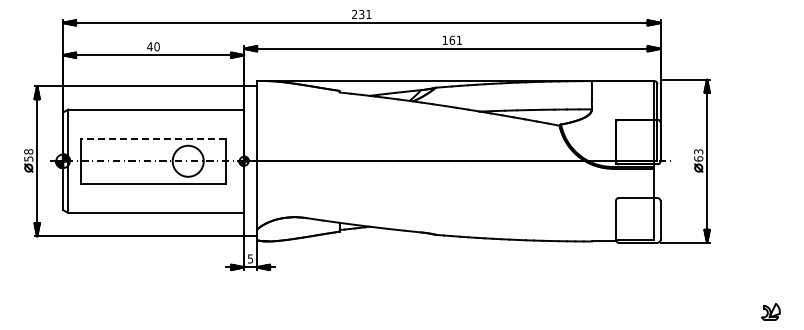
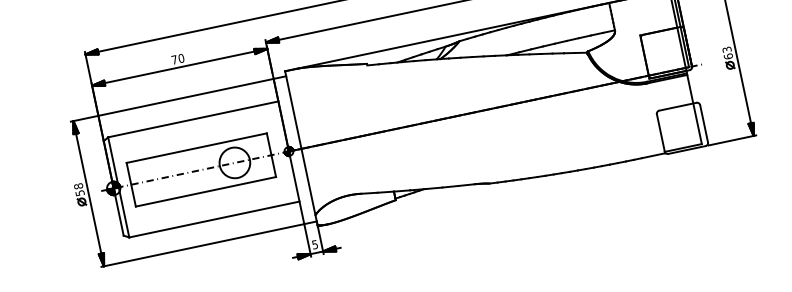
text: (149, 46) -> (173, 59), 40 -> 70
line: (153, 138) -> (196, 147), dashed -> solid

